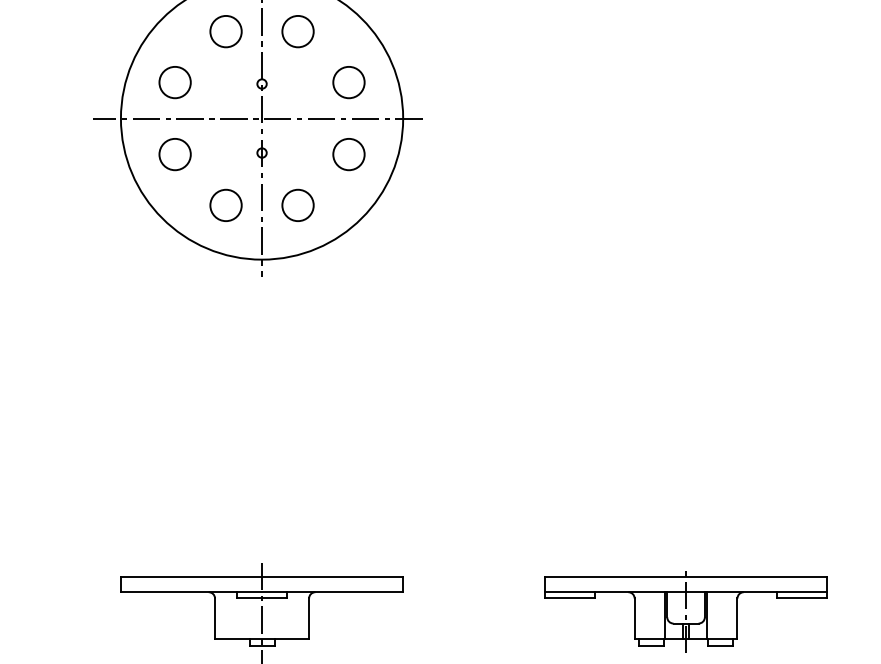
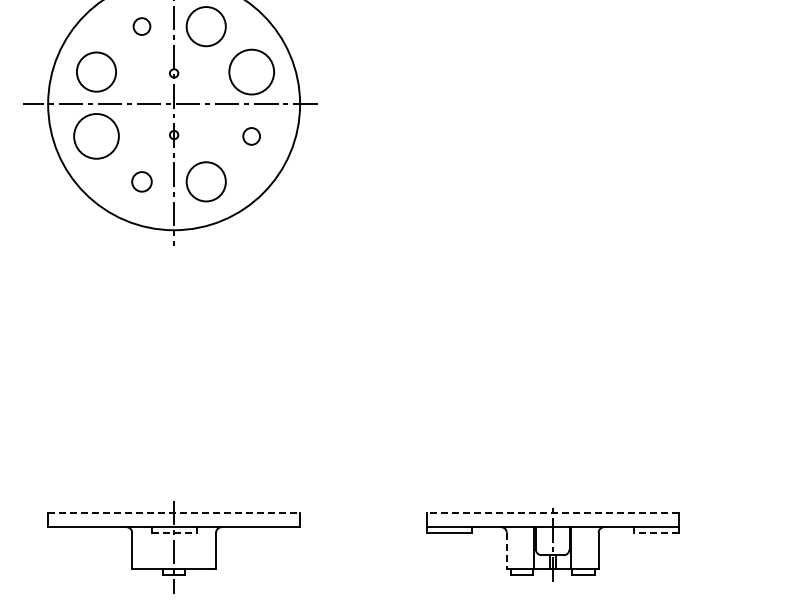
circle: (225, 31) -> (141, 26), size x0.6
circle: (298, 31) -> (206, 26), size x1.4
circle: (175, 82) -> (96, 72), size x1.4
circle: (348, 82) -> (251, 72), size x1.6
circle: (175, 154) -> (96, 136), size x1.6
circle: (348, 154) -> (251, 136), size x0.6
circle: (225, 205) -> (141, 181), size x0.7
circle: (298, 205) -> (206, 181), size x1.4
line: (262, 576) -> (174, 513), solid -> dashed
line: (685, 576) -> (552, 513), solid -> dashed
line: (262, 598) -> (174, 532), solid -> dashed
line: (801, 598) -> (655, 532), solid -> dashed
line: (634, 619) -> (506, 551), solid -> dashed

